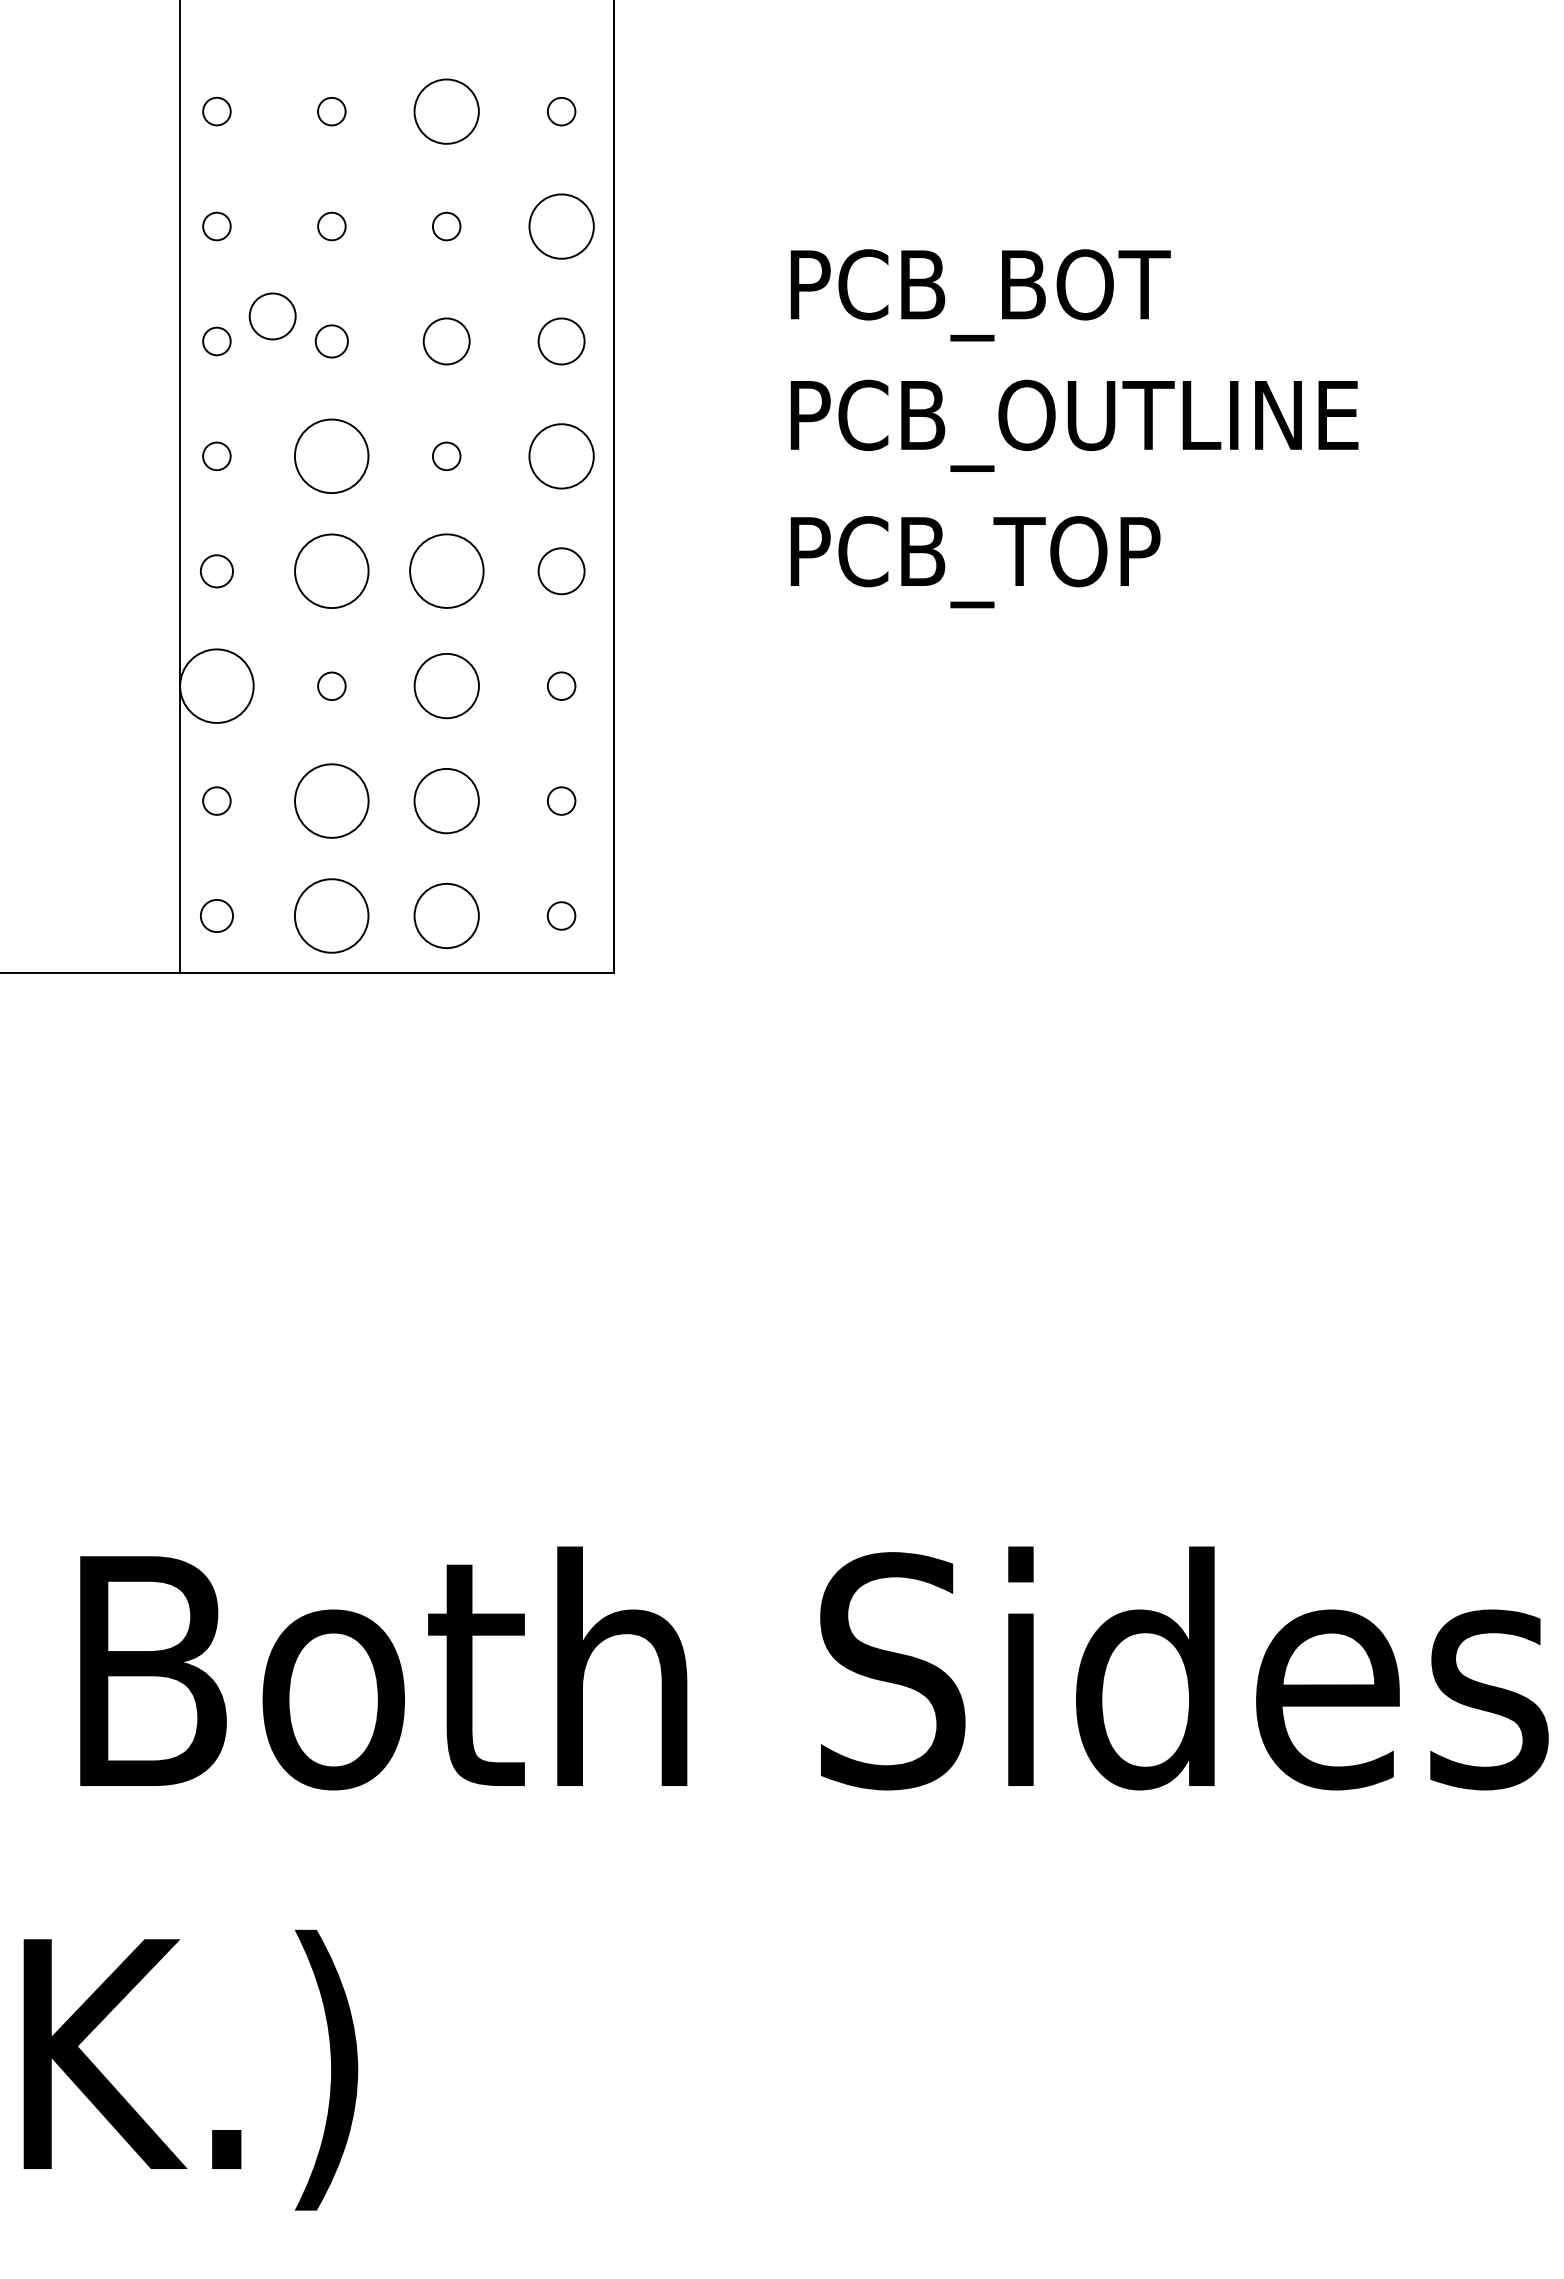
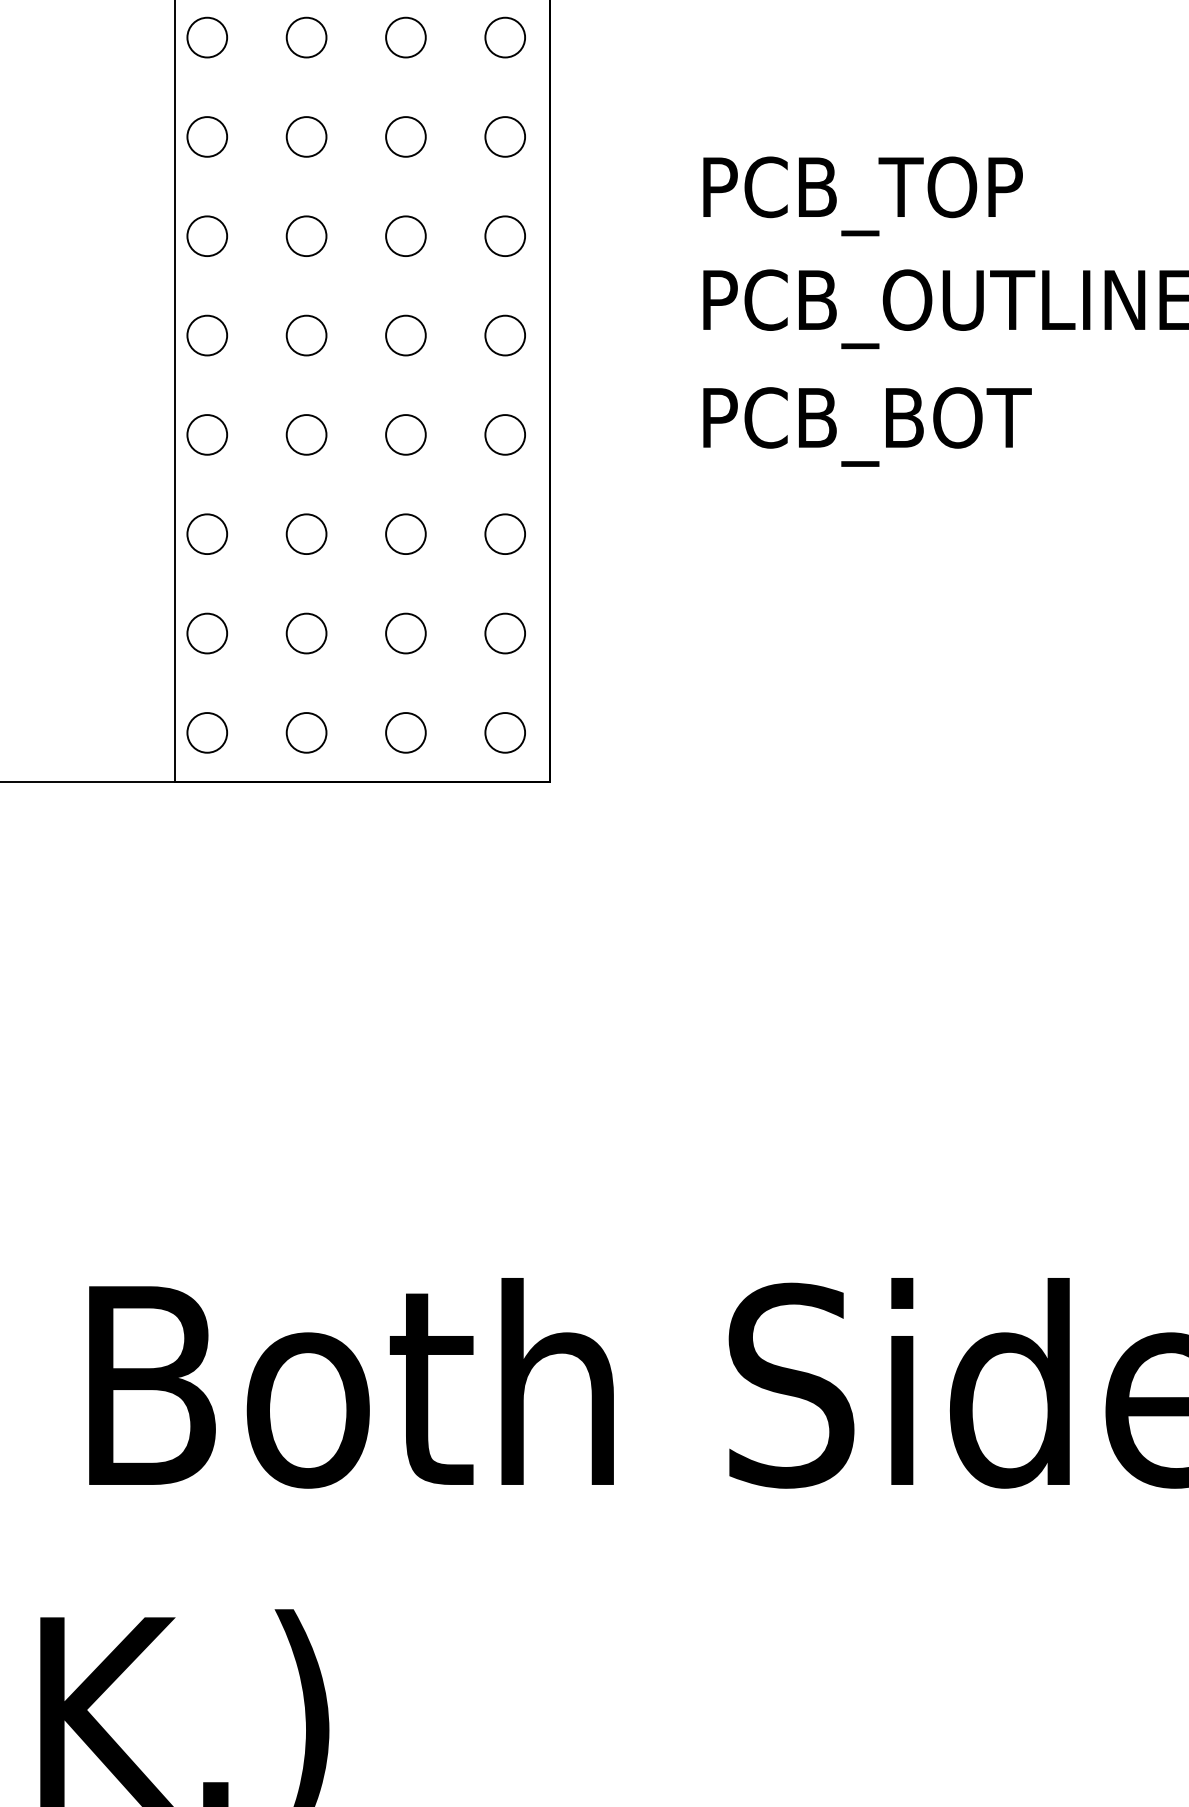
circle: (216, 111) -> (206, 37), size x1.67
circle: (331, 111) -> (306, 37), size x1.67
circle: (446, 111) -> (405, 37), size x0.71
circle: (561, 111) -> (505, 37), size x1.67
circle: (216, 226) -> (206, 136), size x1.67
circle: (331, 226) -> (306, 136), size x1.67
circle: (446, 226) -> (405, 136), size x1.67
circle: (561, 226) -> (505, 136), size x0.71
text: (1081, 284) -> (954, 187), PCB_BOT -> PCB_TOP
circle: (272, 316) -> (255, 214), removed
circle: (216, 341) -> (206, 236), size x1.67
circle: (331, 341) -> (306, 236), size x1.43
circle: (216, 456) -> (206, 335), size x1.67
circle: (331, 456) -> (306, 335), size x0.62
circle: (446, 456) -> (405, 335), size x1.67
circle: (561, 456) -> (505, 335), size x0.71
text: (1081, 551) -> (954, 417), PCB_TOP -> PCB_BOT
circle: (216, 571) -> (206, 435), size x1.43
circle: (331, 571) -> (306, 435), size x0.62
circle: (446, 571) -> (405, 435), size x0.62
circle: (216, 686) -> (206, 534), size x0.62
circle: (331, 686) -> (306, 534), size x1.67
circle: (446, 686) -> (405, 534), size x0.71
circle: (561, 686) -> (505, 534), size x1.67
circle: (216, 801) -> (206, 633), size x1.67
circle: (331, 801) -> (306, 633), size x0.62
circle: (446, 801) -> (405, 633), size x0.71
circle: (561, 801) -> (505, 633), size x1.67
circle: (216, 915) -> (206, 732), size x1.43
circle: (331, 915) -> (306, 732), size x0.62
circle: (446, 915) -> (405, 732), size x0.71
circle: (561, 915) -> (505, 732), size x1.67

